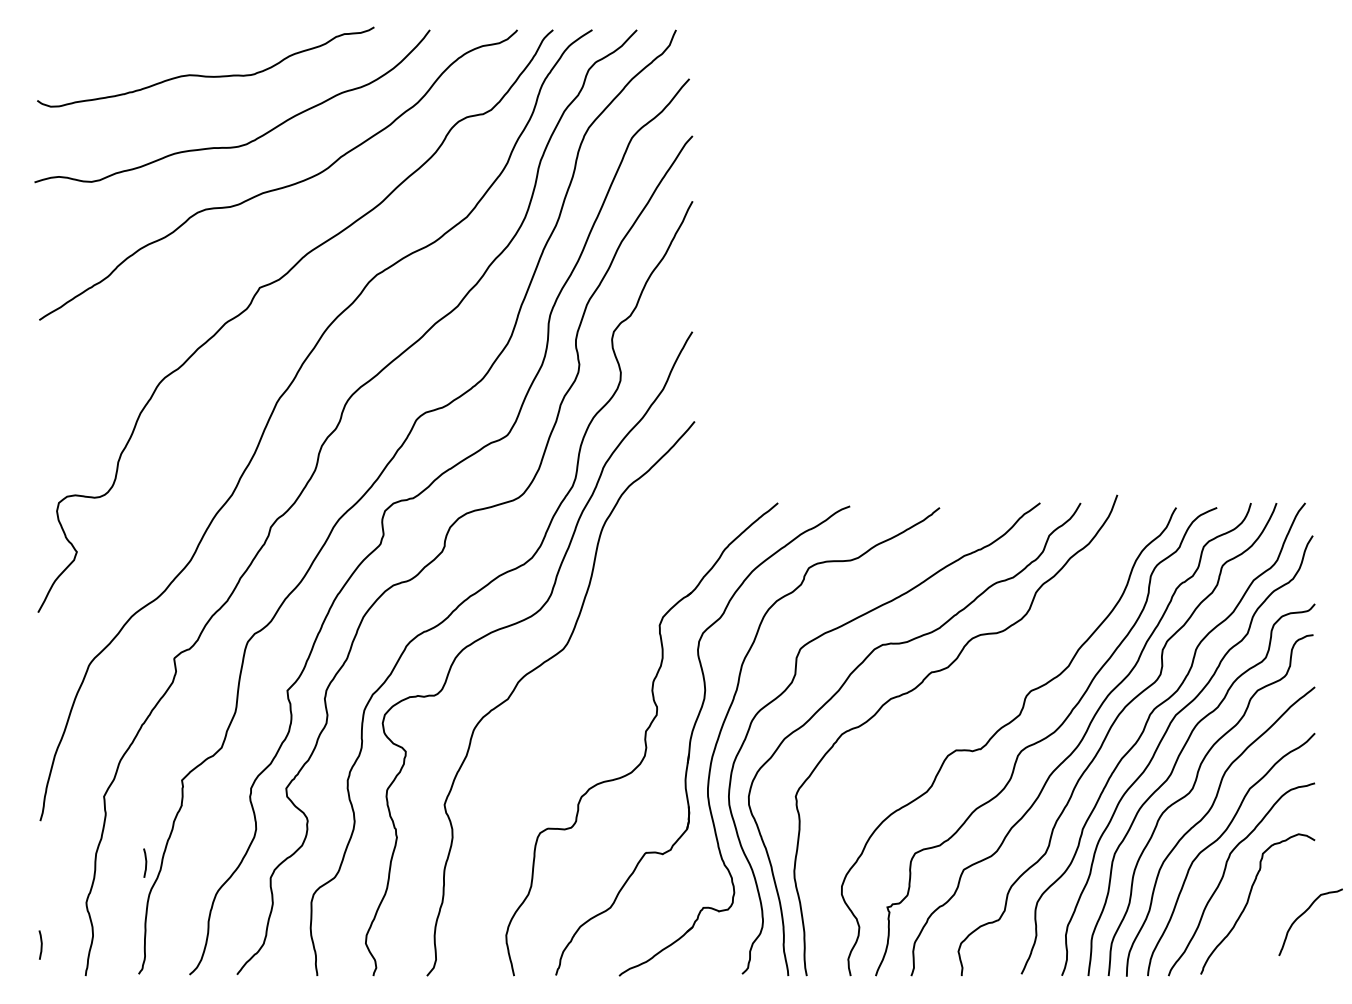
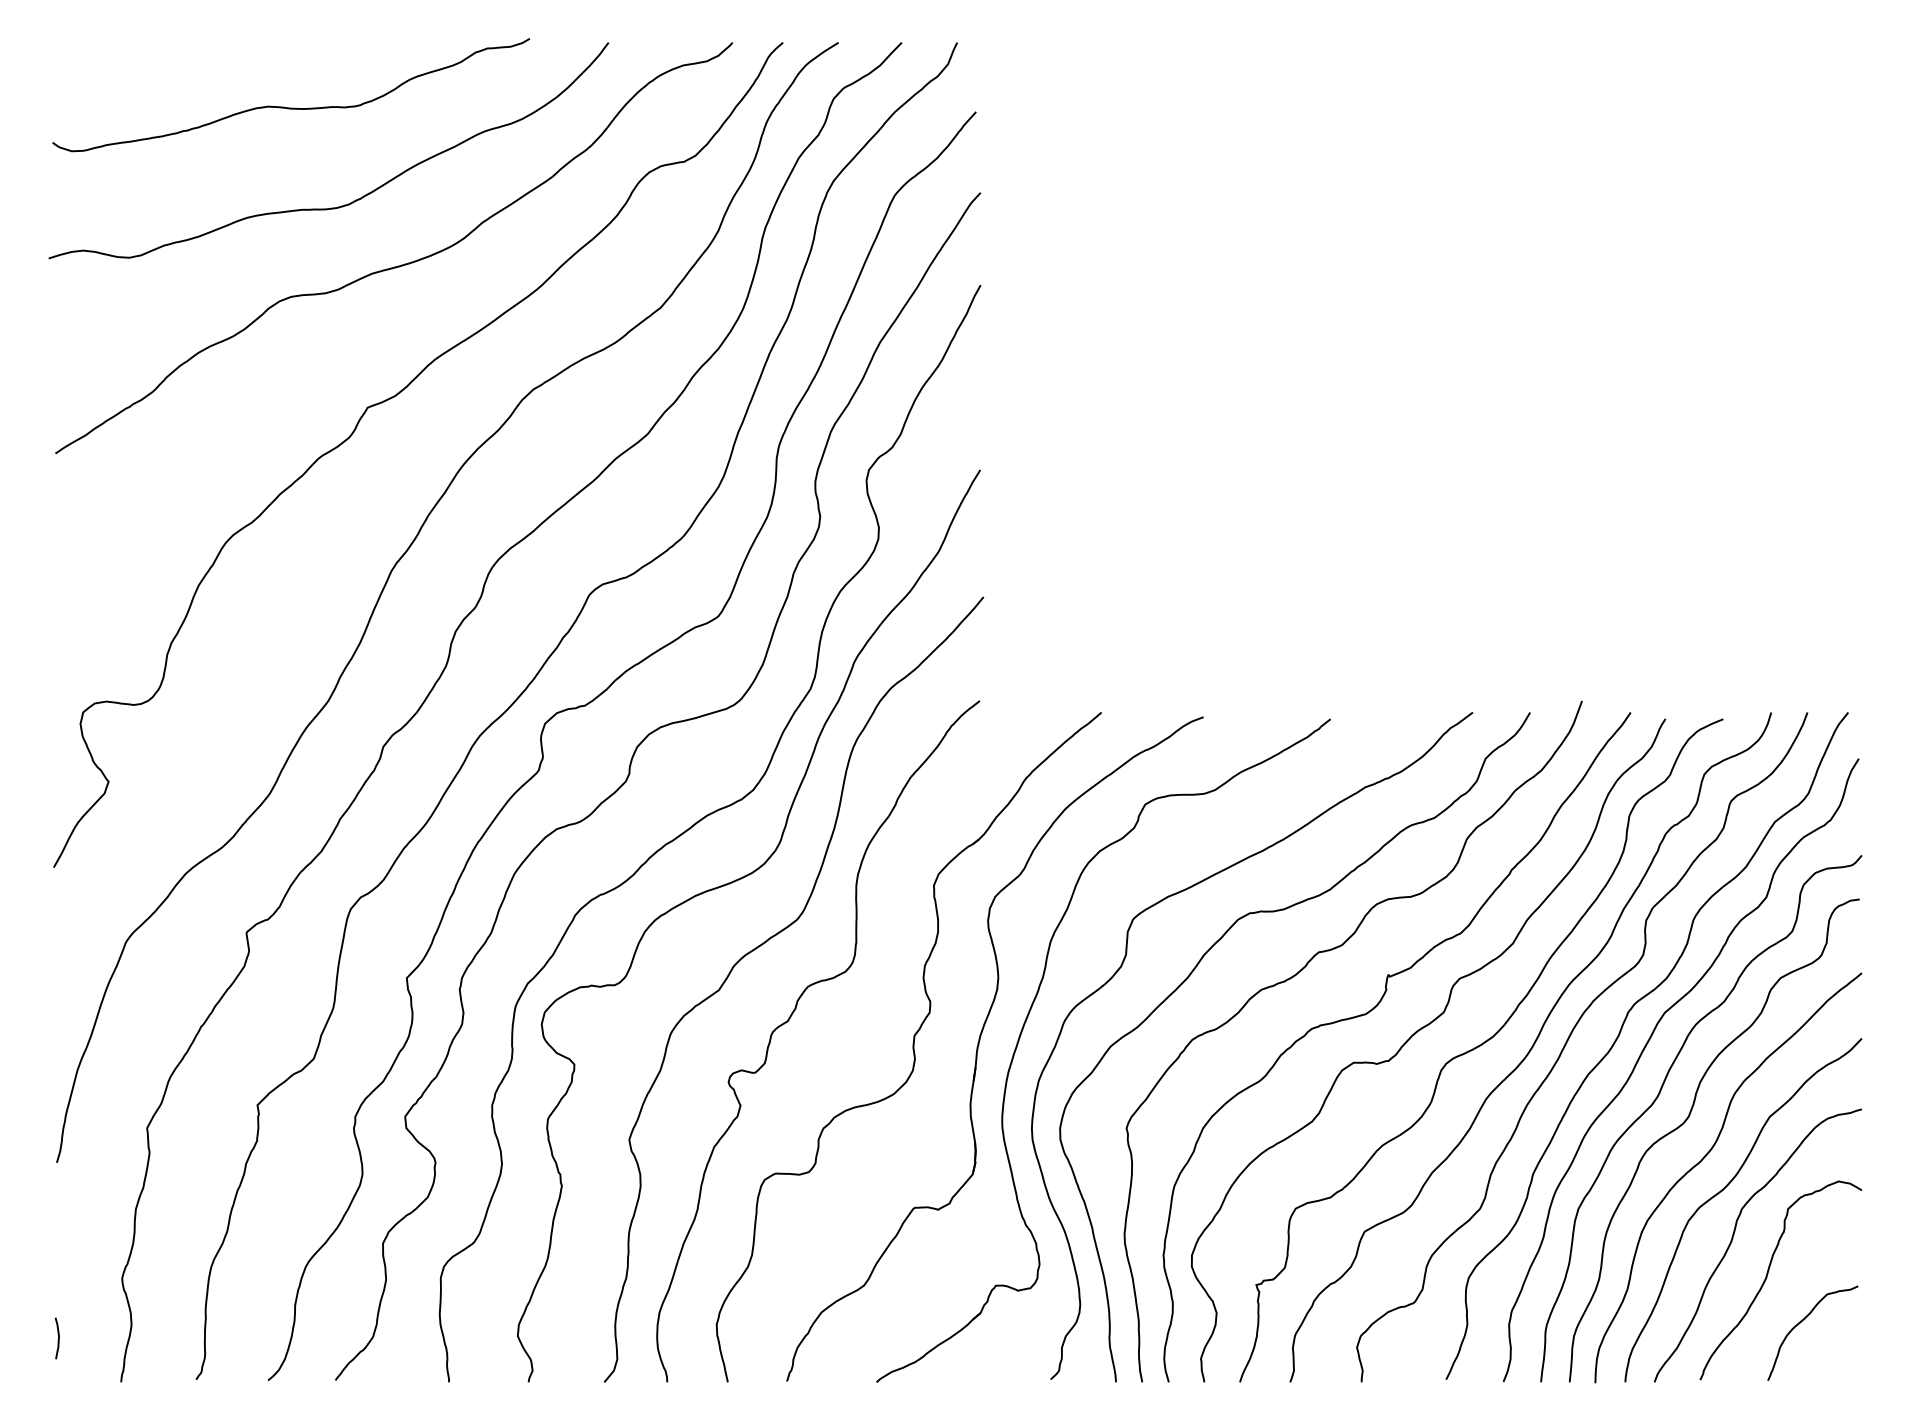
curve: (968, 714) -> (1370, 1012), added
curve: (557, 720) -> (789, 1020), added
curve: (145, 863) -> (205, 1223), removed
curve: (1305, 912) -> (1805, 1319), moved

